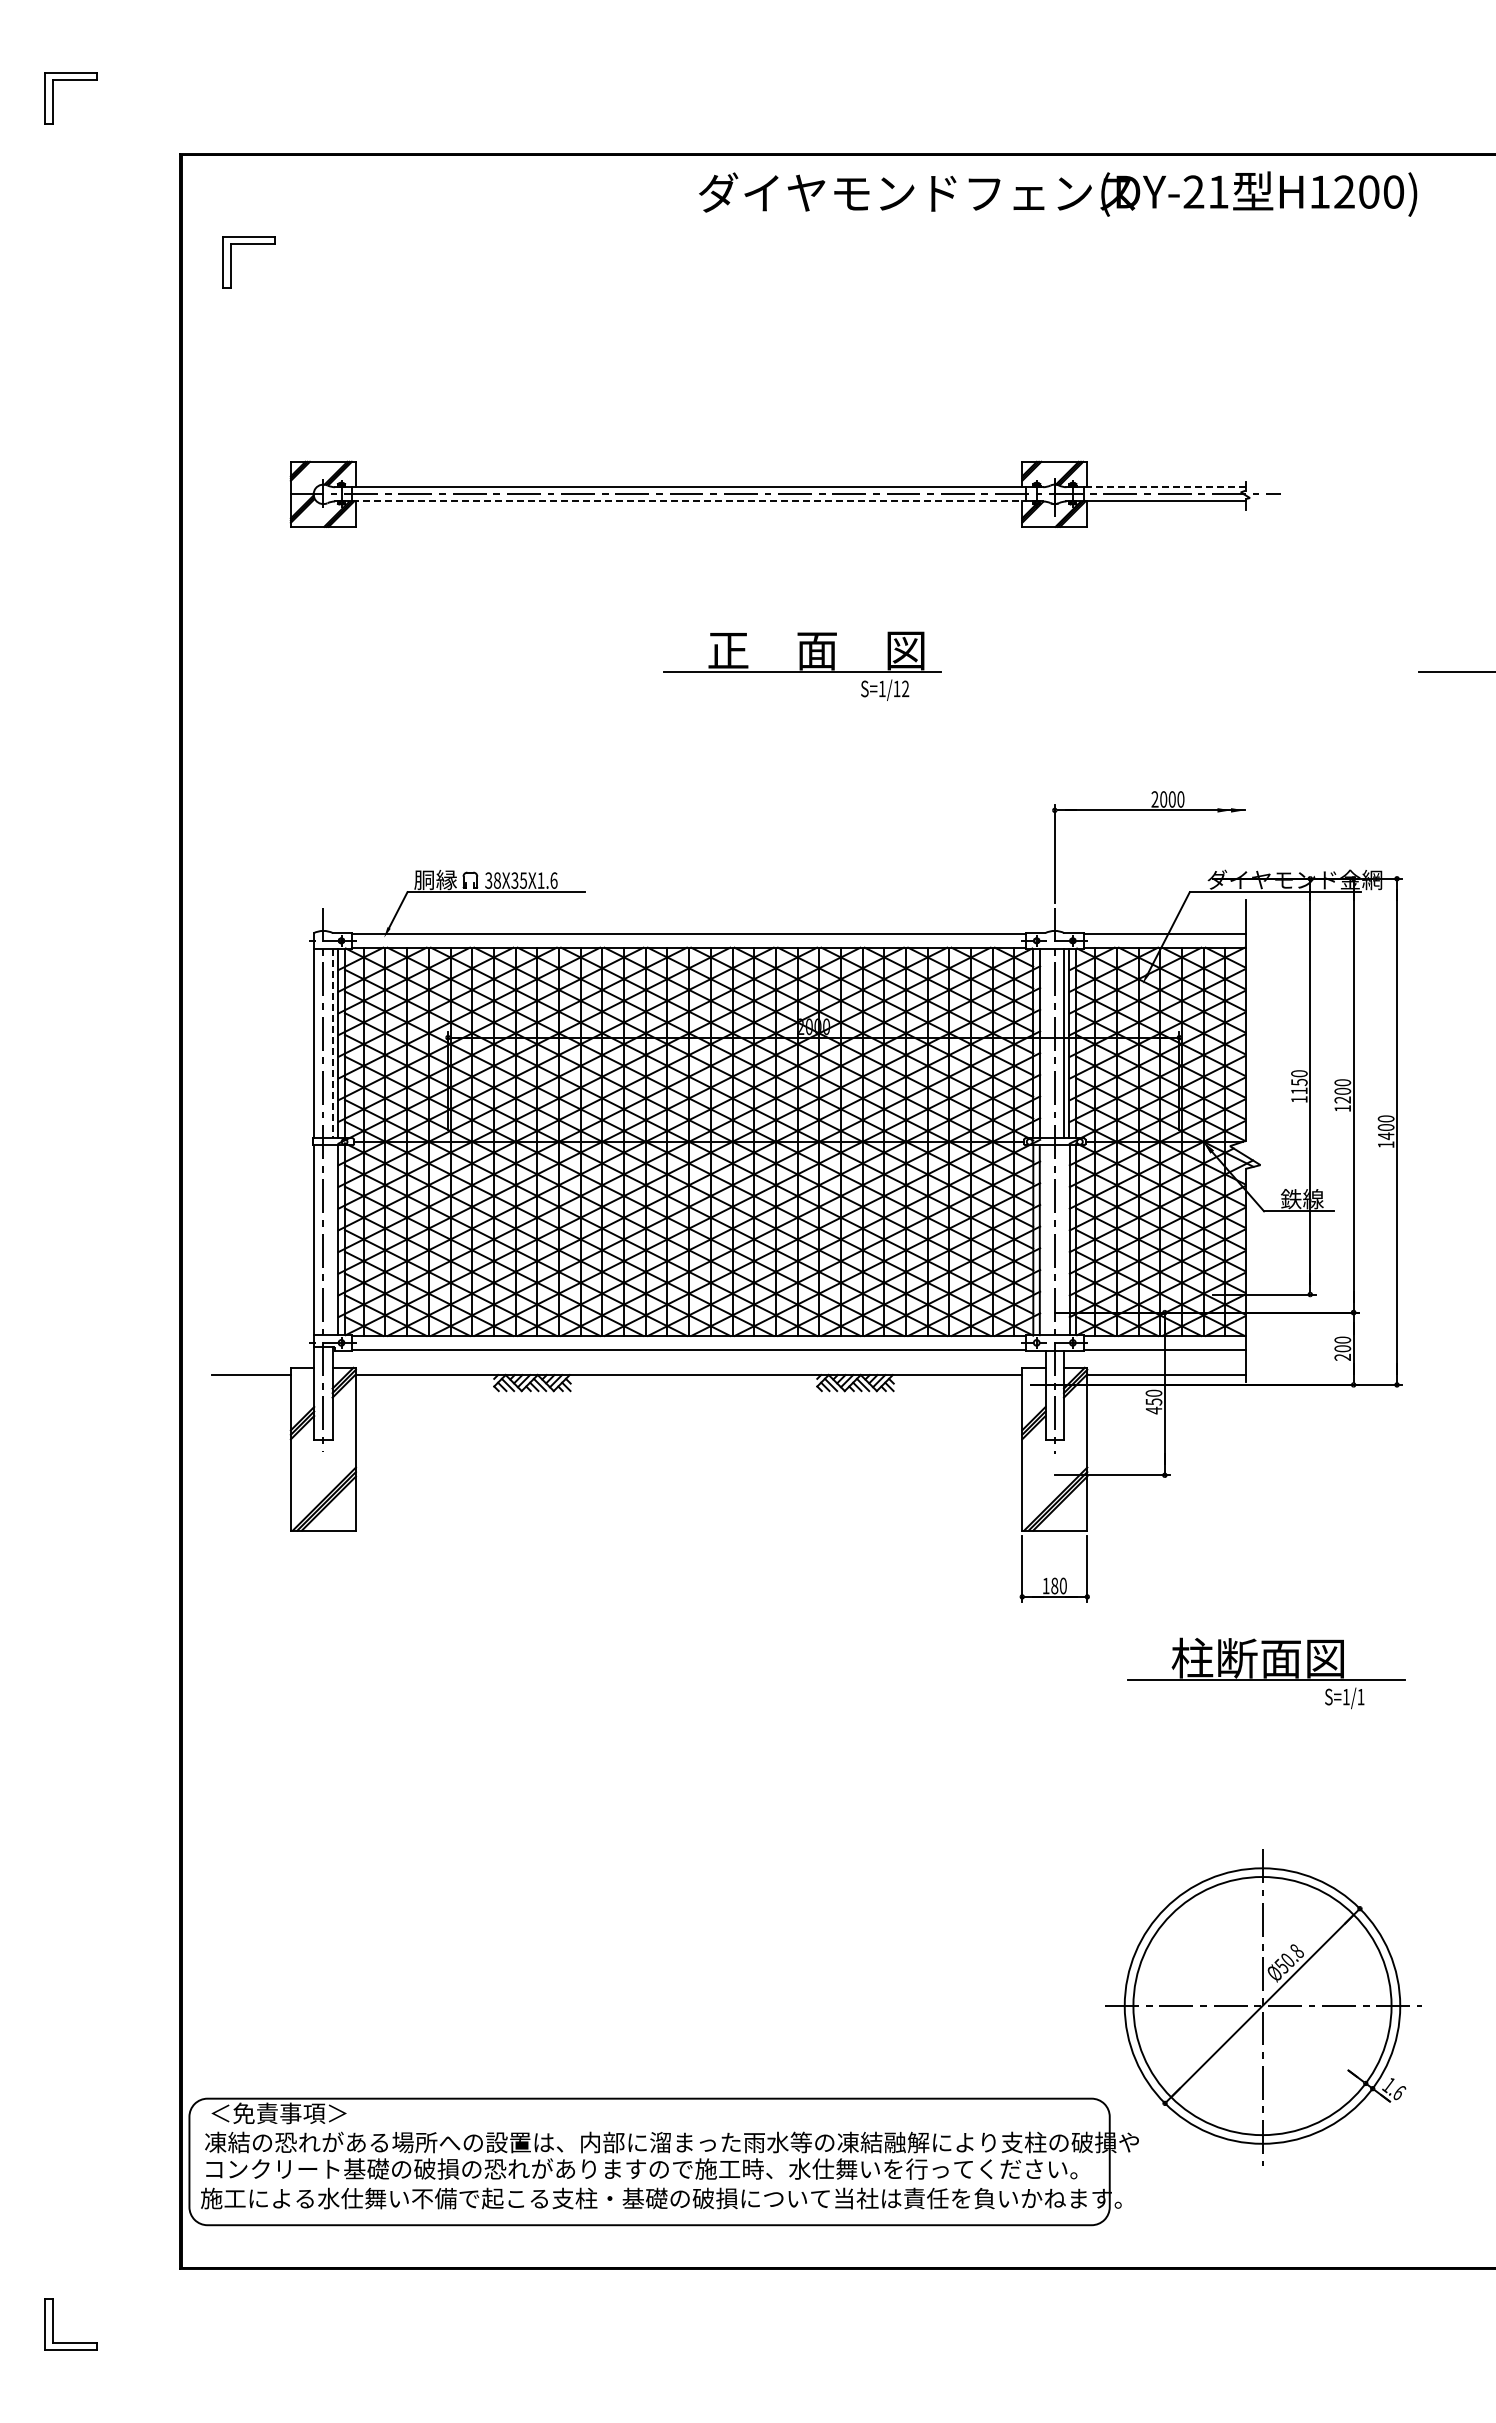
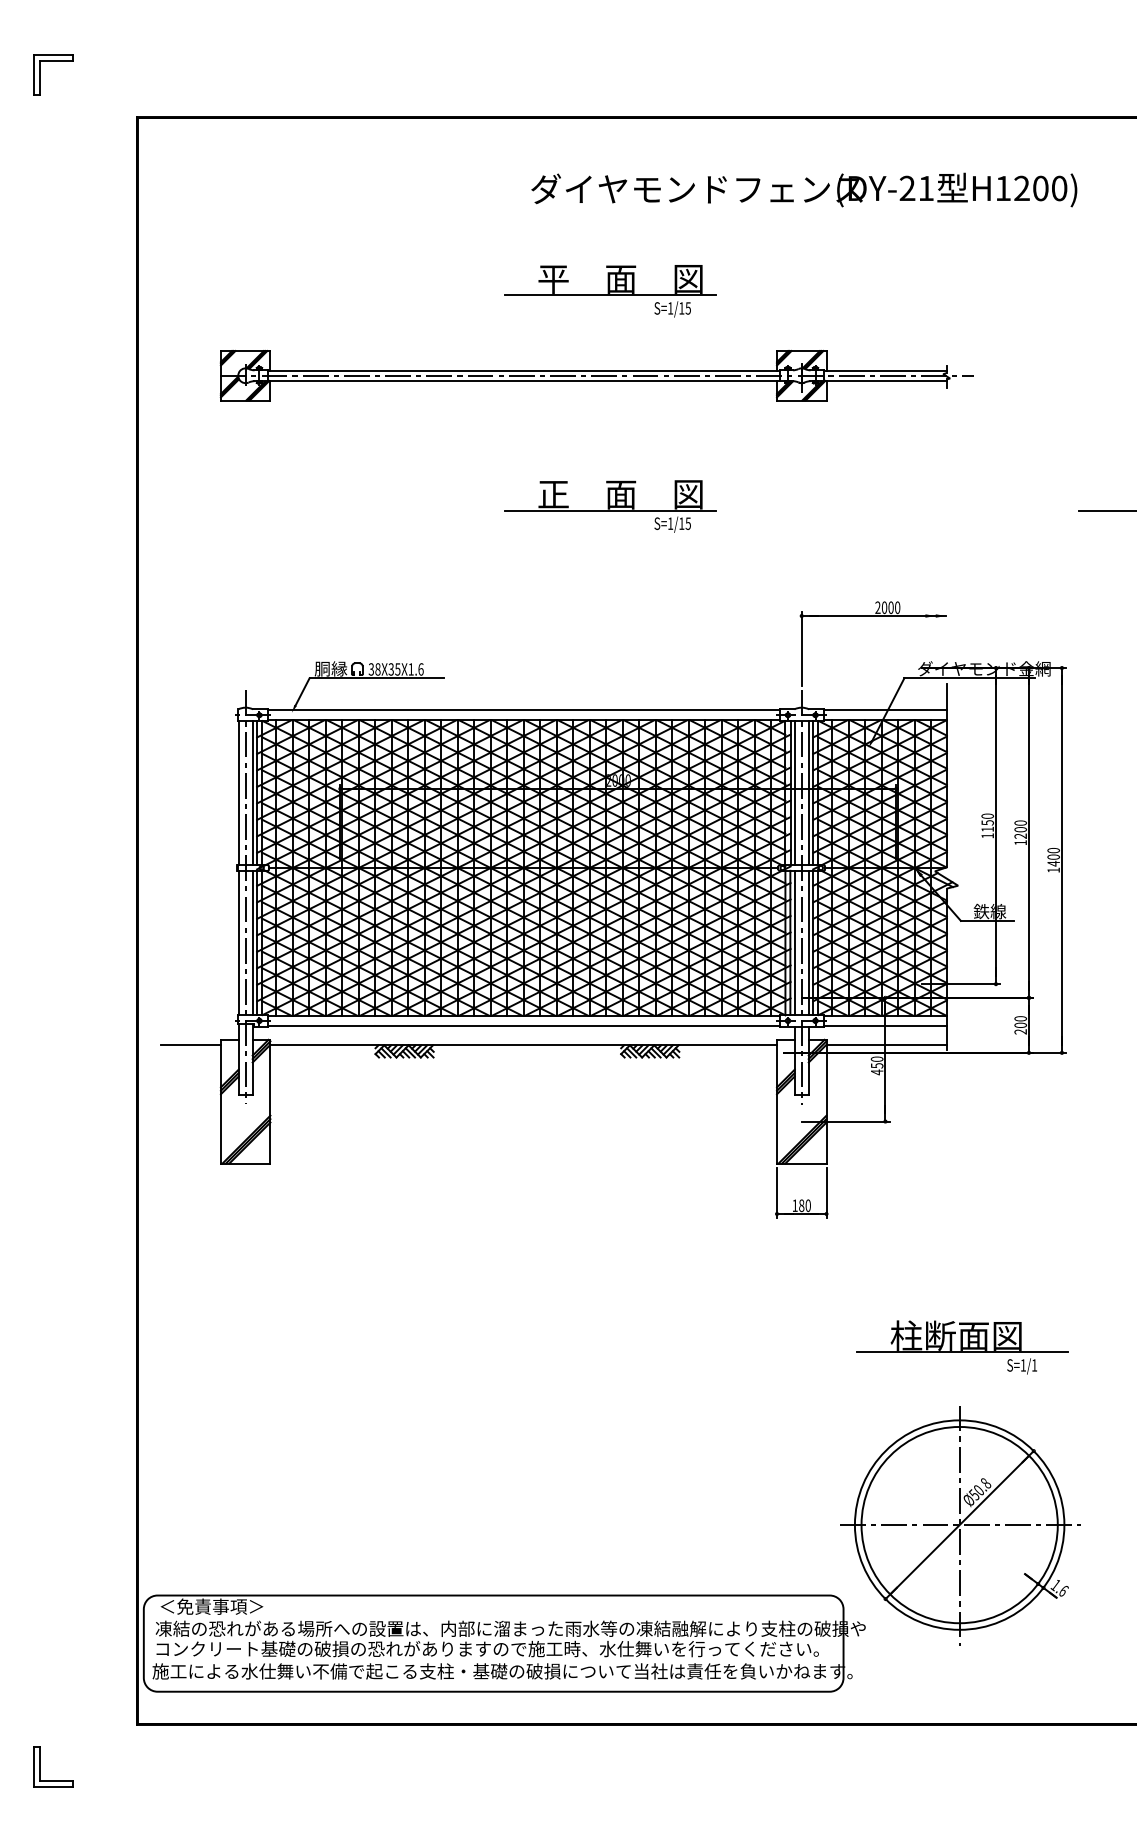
text: (1058, 193) -> (804, 189), moved
part: (231, 262) -> (175, 199), removed
part: (802, 382) -> (609, 290), added
line: (1164, 487) -> (885, 370), dashed -> solid
line: (689, 501) -> (524, 381), dashed -> solid
text: (905, 688) -> (688, 523), S=1/12 -> S=1/15
line: (332, 1043) -> (252, 793), dashed -> solid
line: (1045, 1043) -> (794, 793), added
line: (332, 1240) -> (252, 943), added
line: (1045, 1240) -> (794, 943), added
line: (1063, 1240) -> (808, 943), added
part: (1266, 1673) -> (962, 1347), moved

